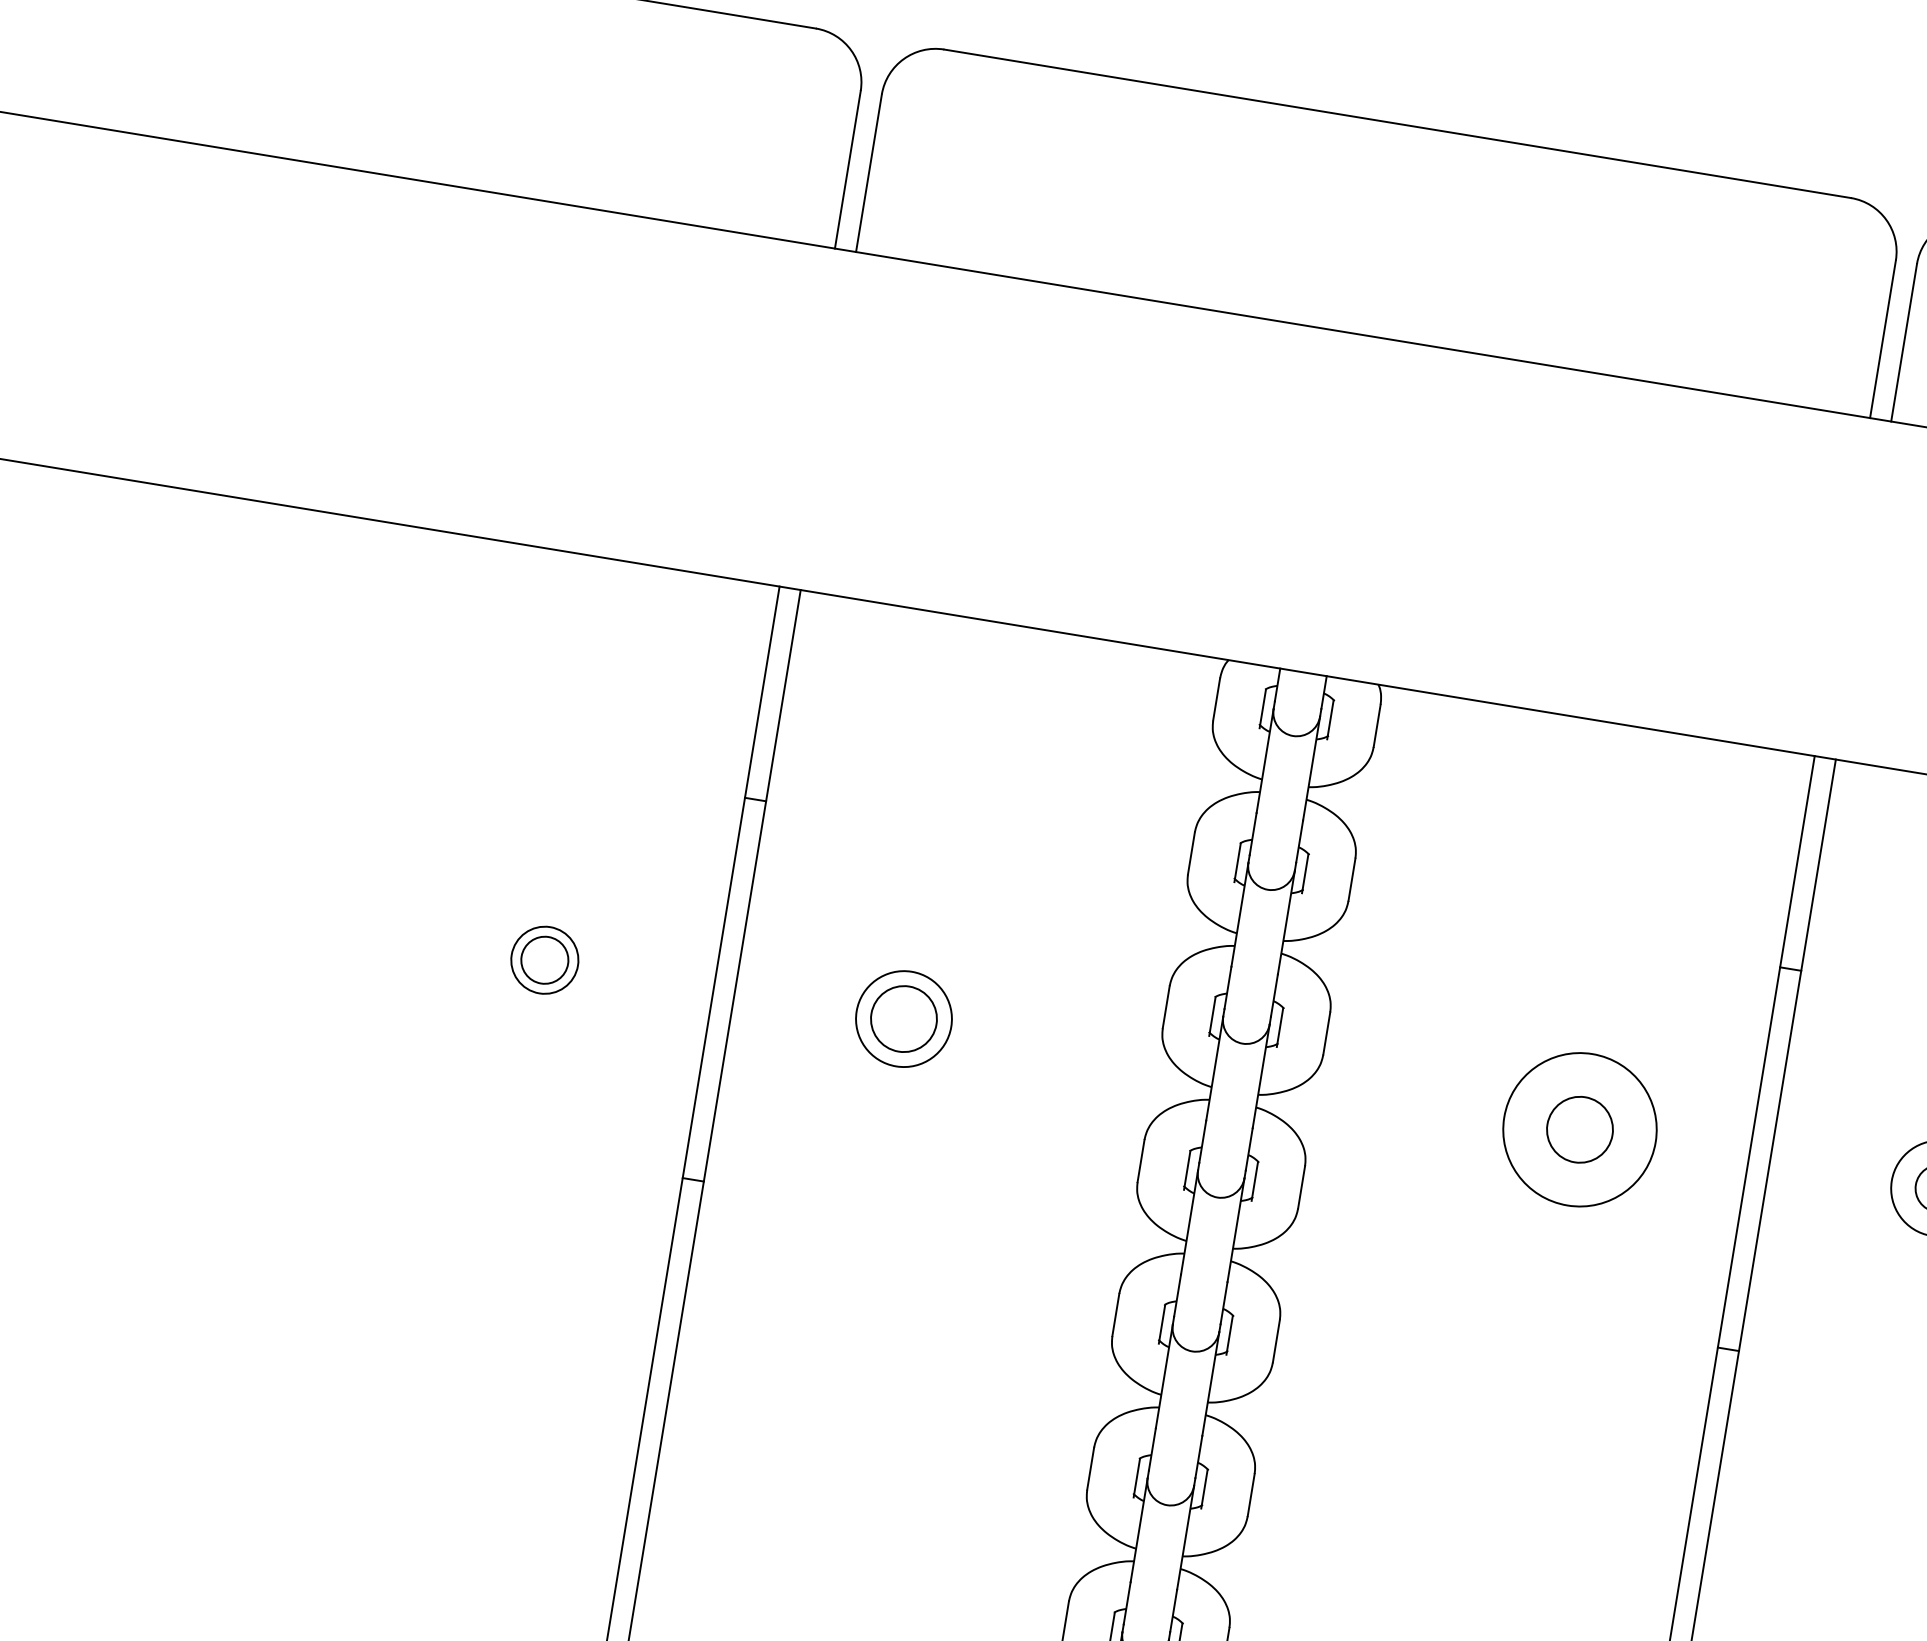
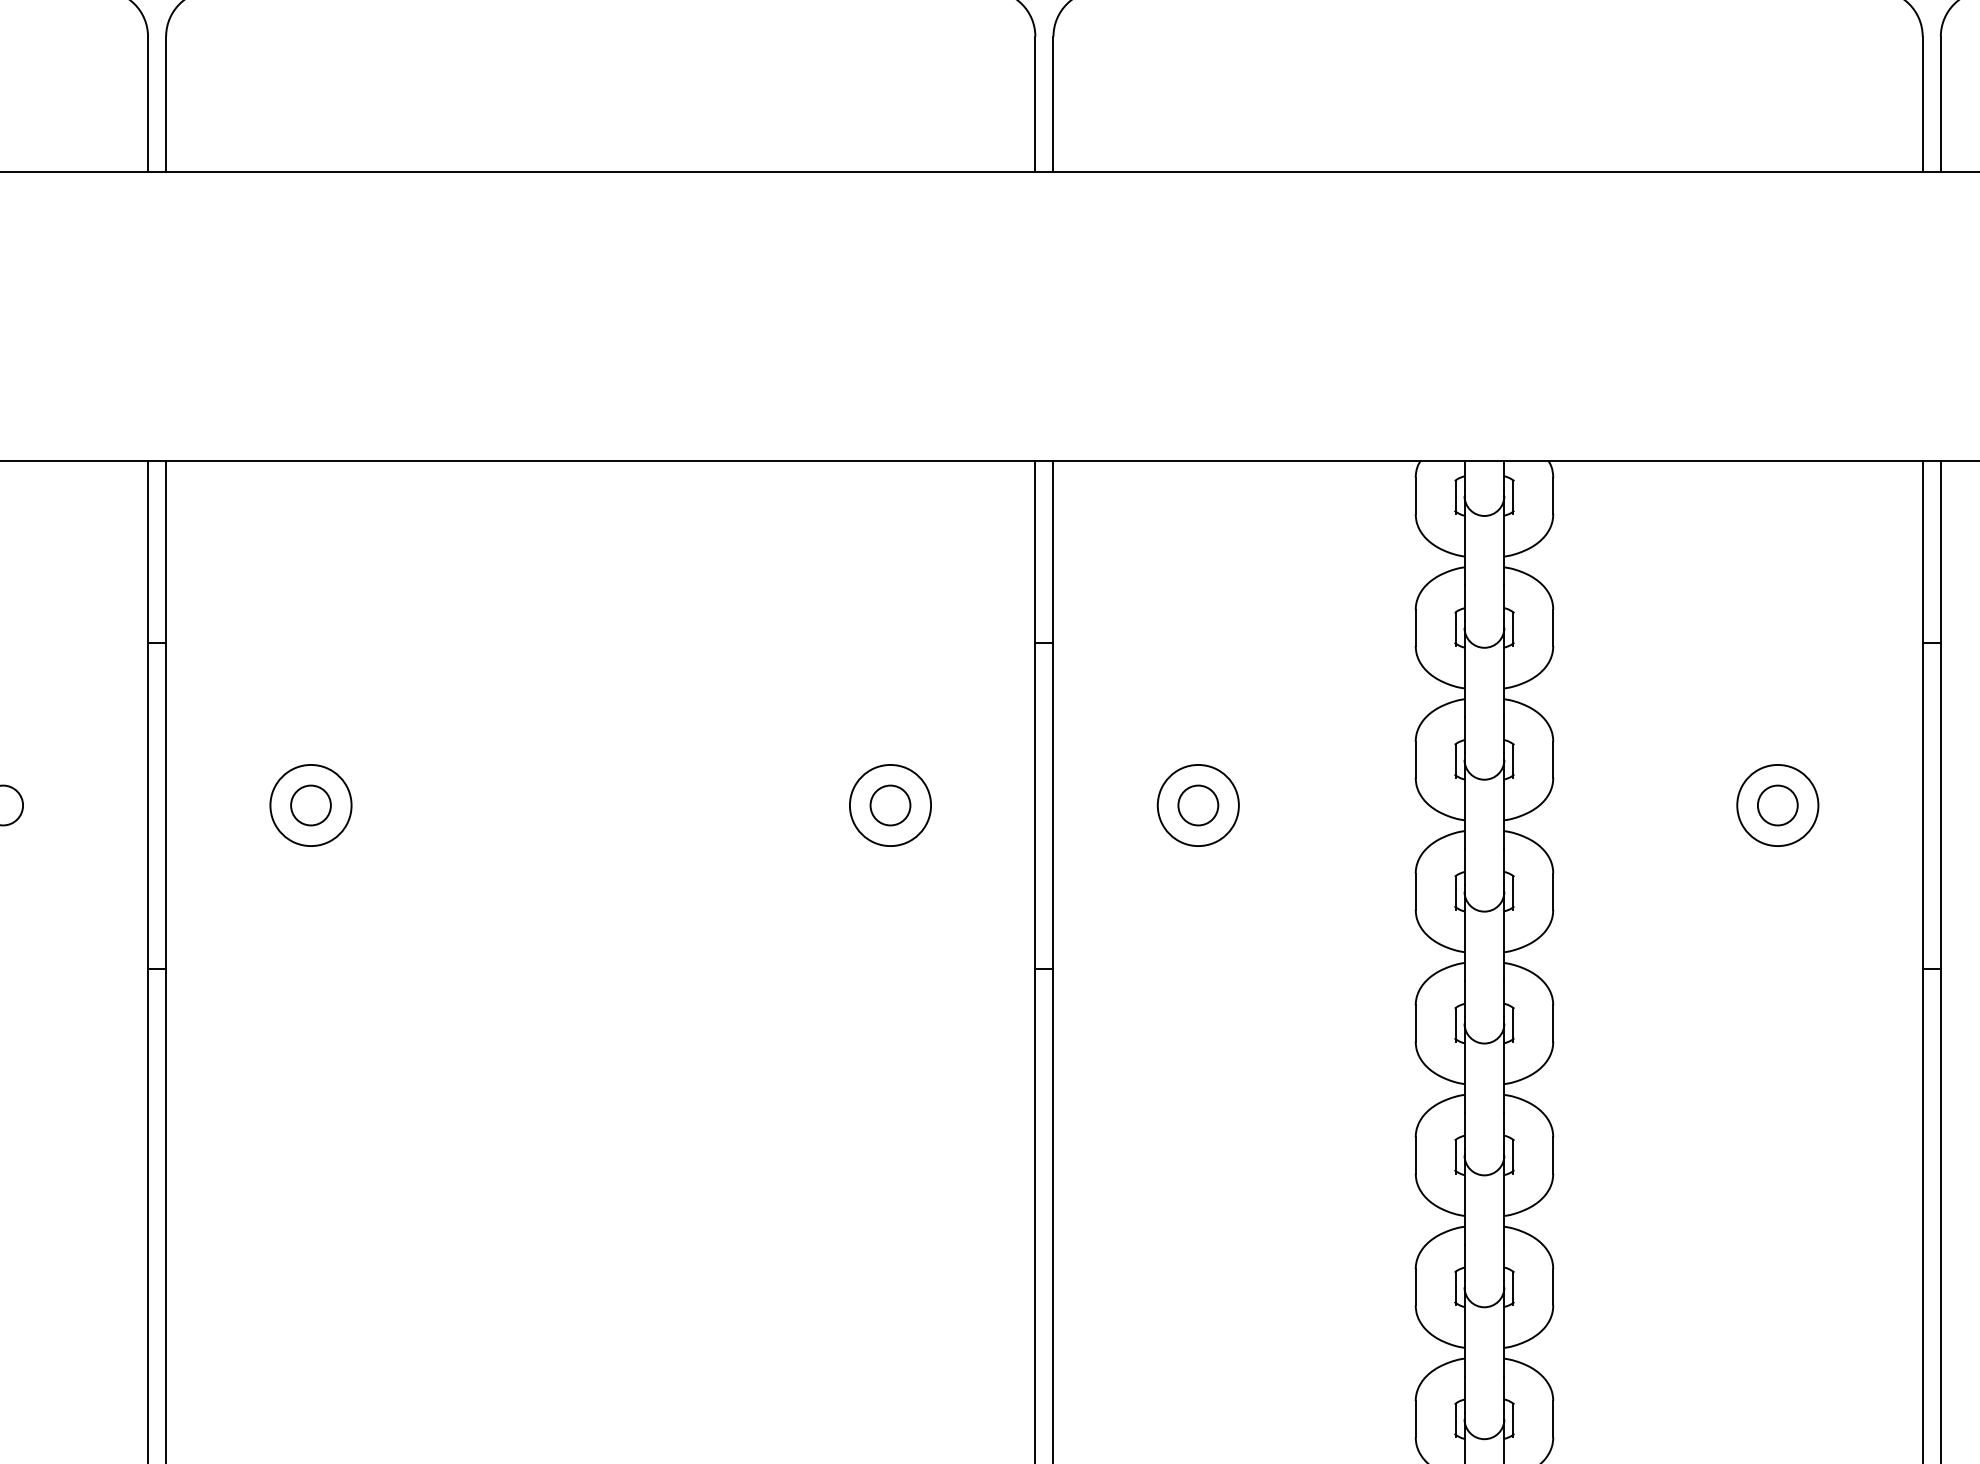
circle: (544, 960) -> (890, 805), size x1.43
circle: (904, 1019) -> (1198, 805), size x0.71
circle: (1579, 1129) -> (1777, 805), size x0.62
circle: (1579, 1129) -> (1777, 805), size x0.71

